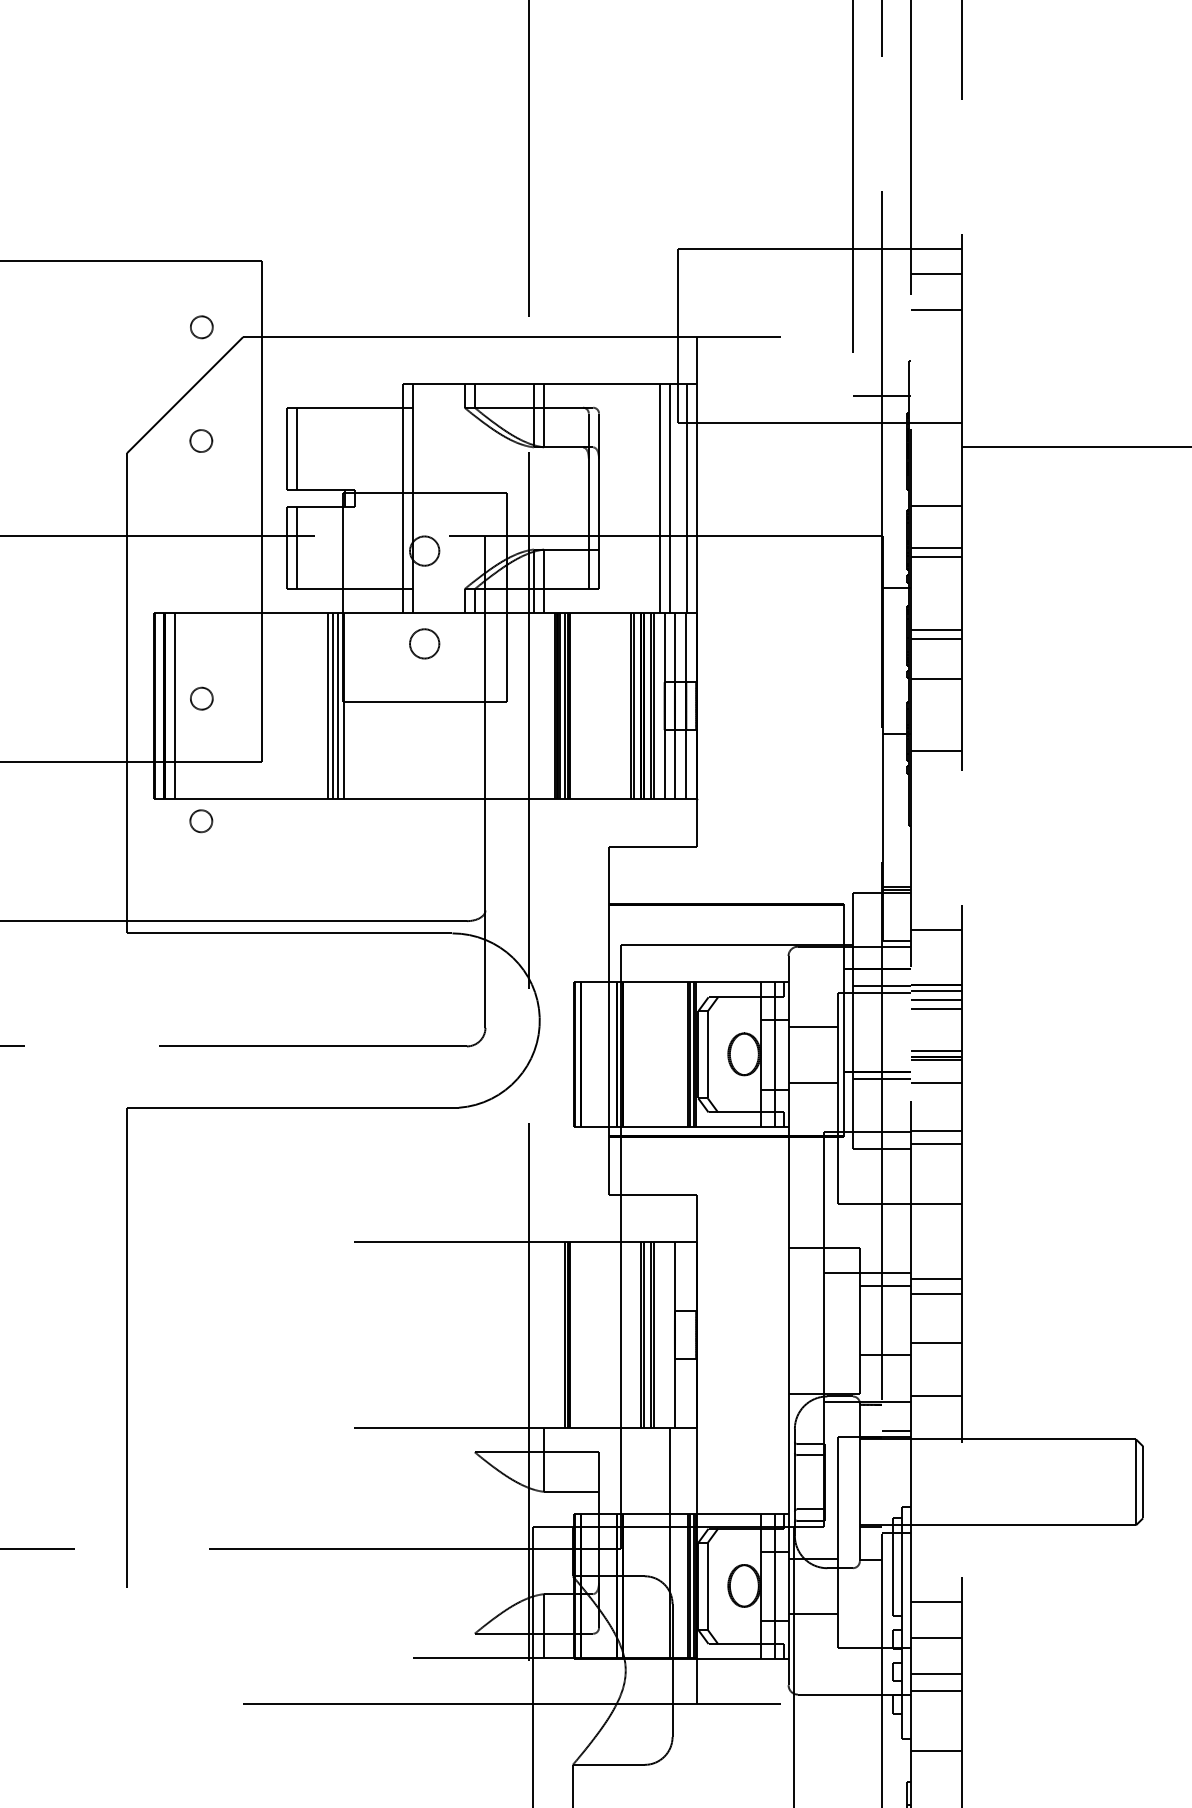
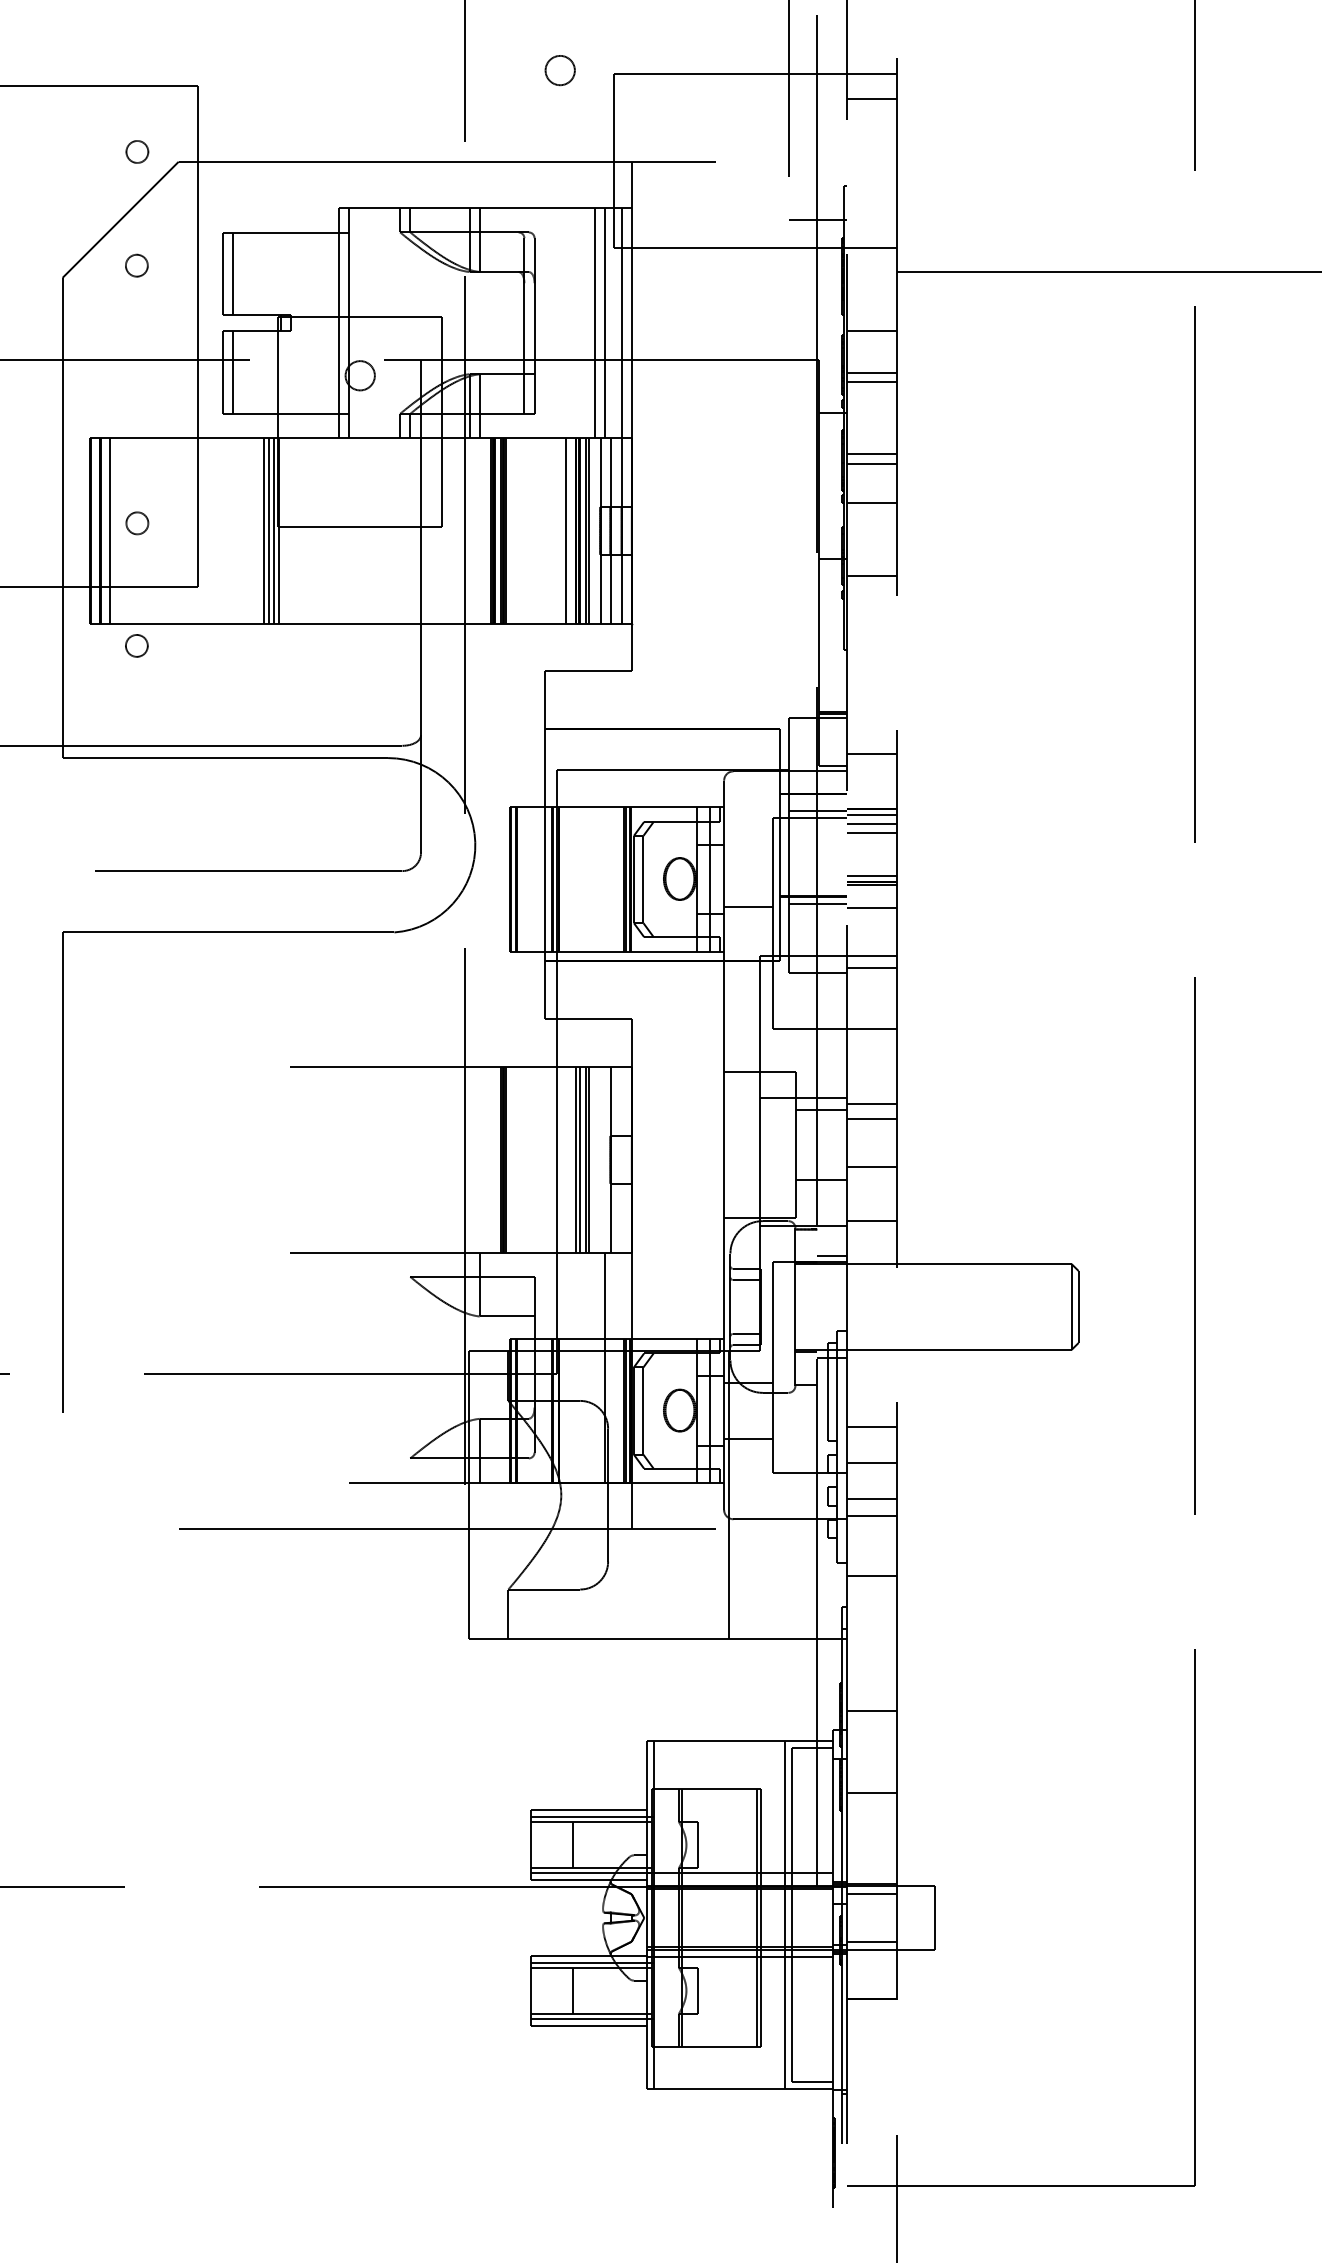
line: (935, 309) -> (871, 134), removed
circle: (423, 643) -> (559, 70), moved
line: (633, 705) -> (569, 530), removed
line: (812, 1026) -> (748, 851), removed

